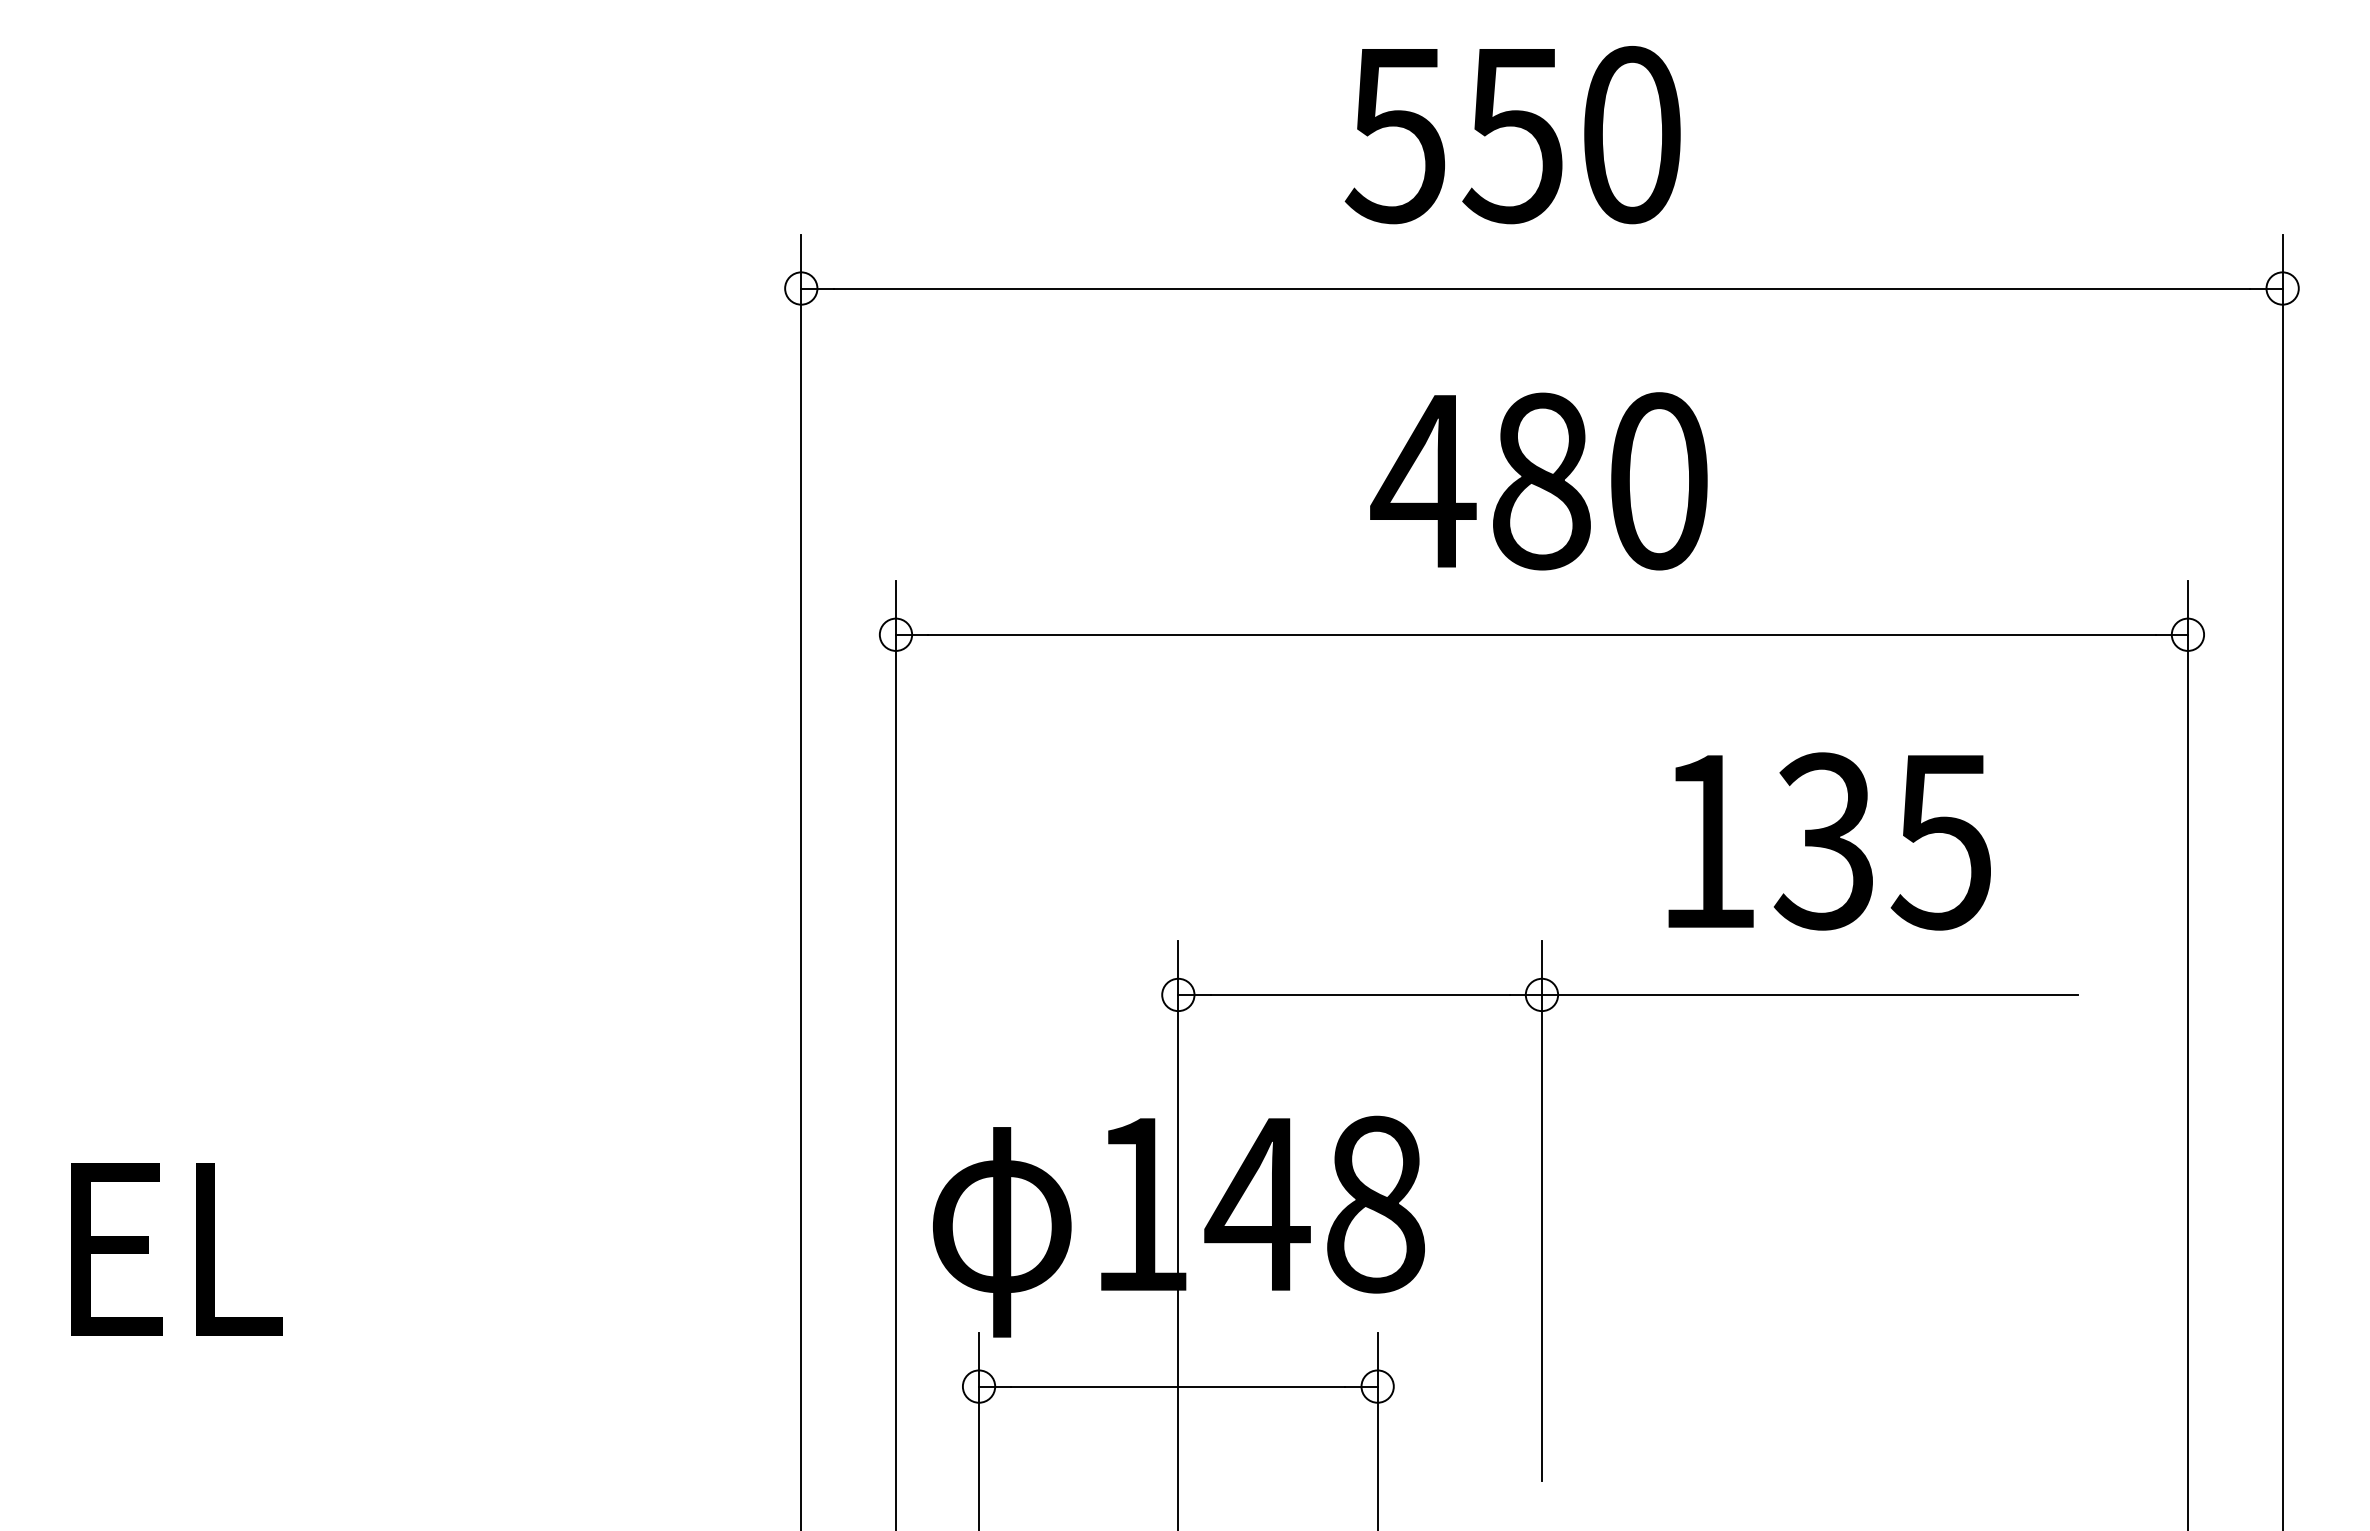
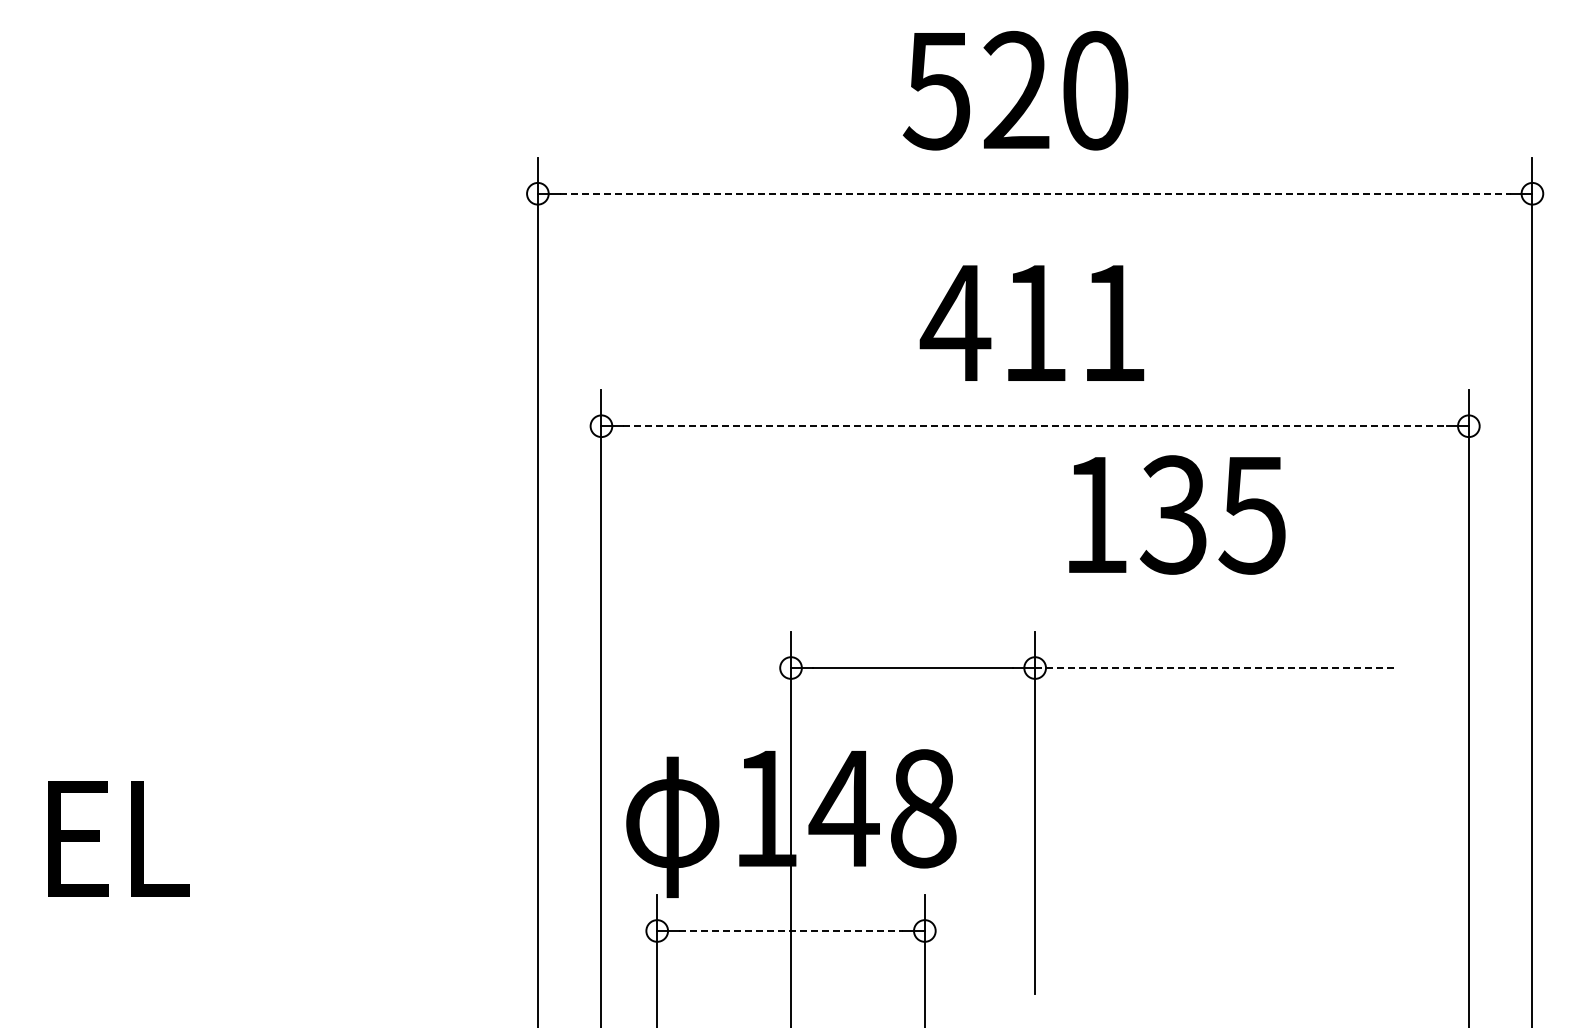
text: (1512, 134) -> (1015, 90), 550 -> 520
line: (1542, 288) -> (1035, 193), solid -> dashed
text: (1600, 481) -> (1074, 323), 480 -> 411
line: (1542, 635) -> (1035, 426), solid -> dashed
text: (1829, 840) -> (1177, 514), moved
line: (1810, 995) -> (1215, 668), solid -> dashed
line: (1179, 1385) -> (791, 930), solid -> dashed

